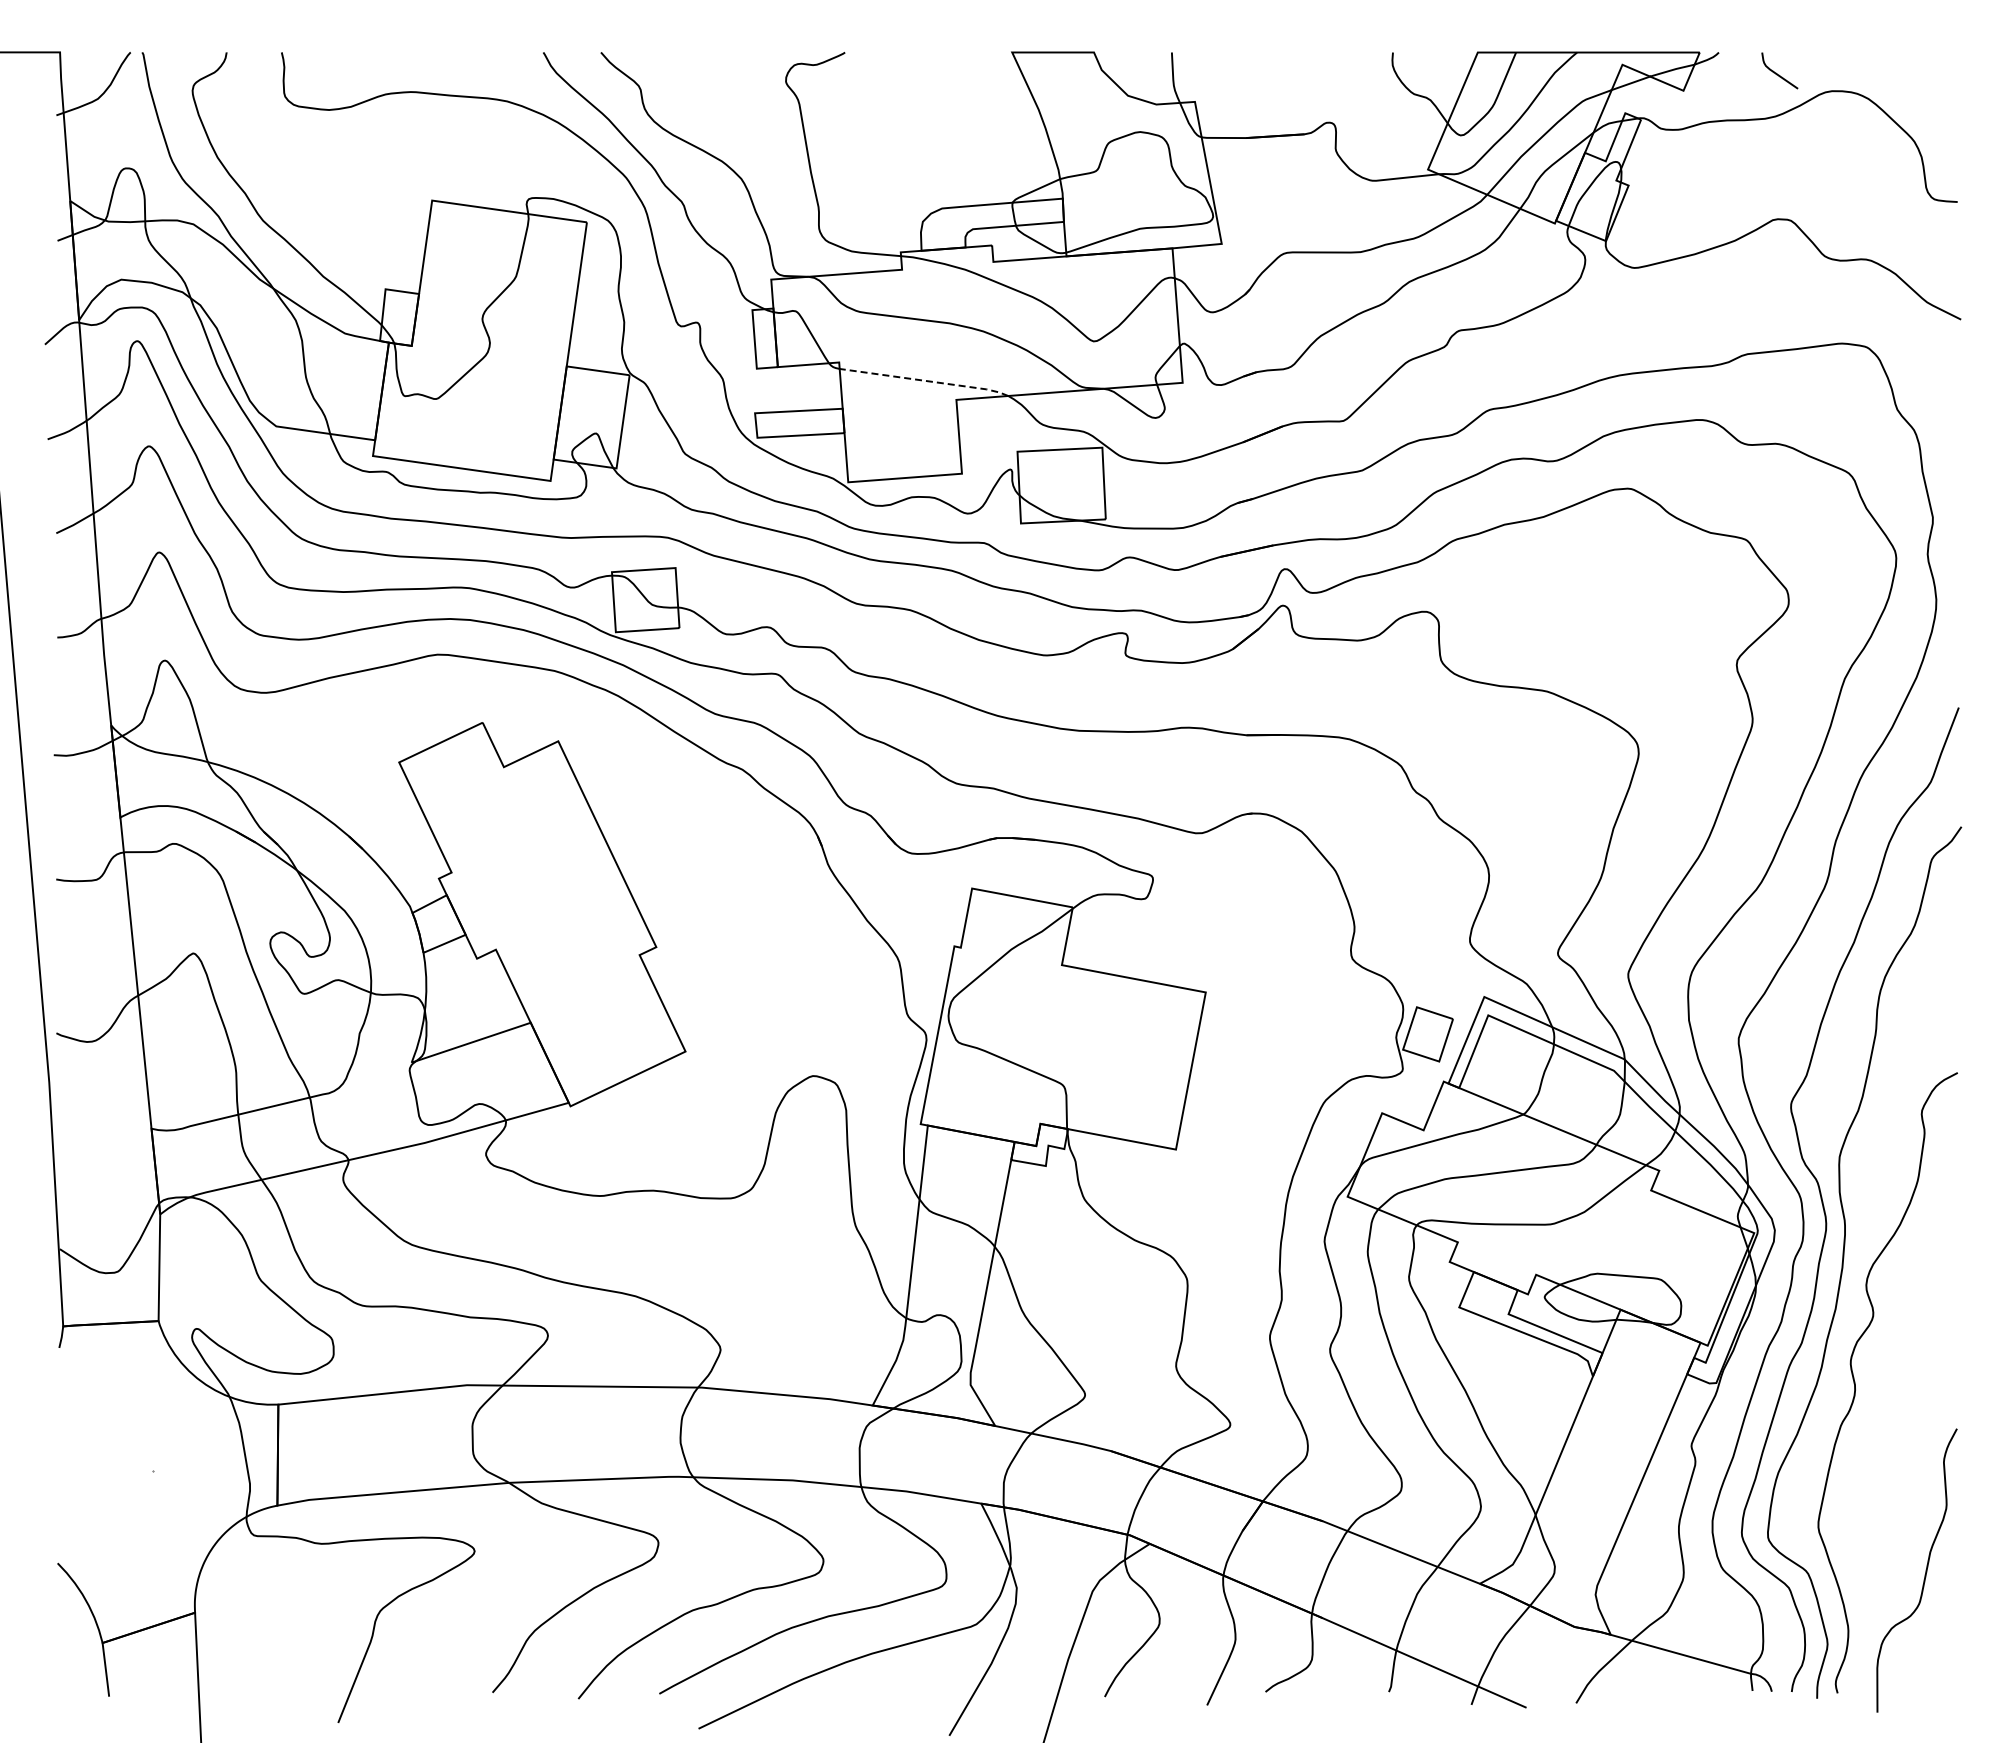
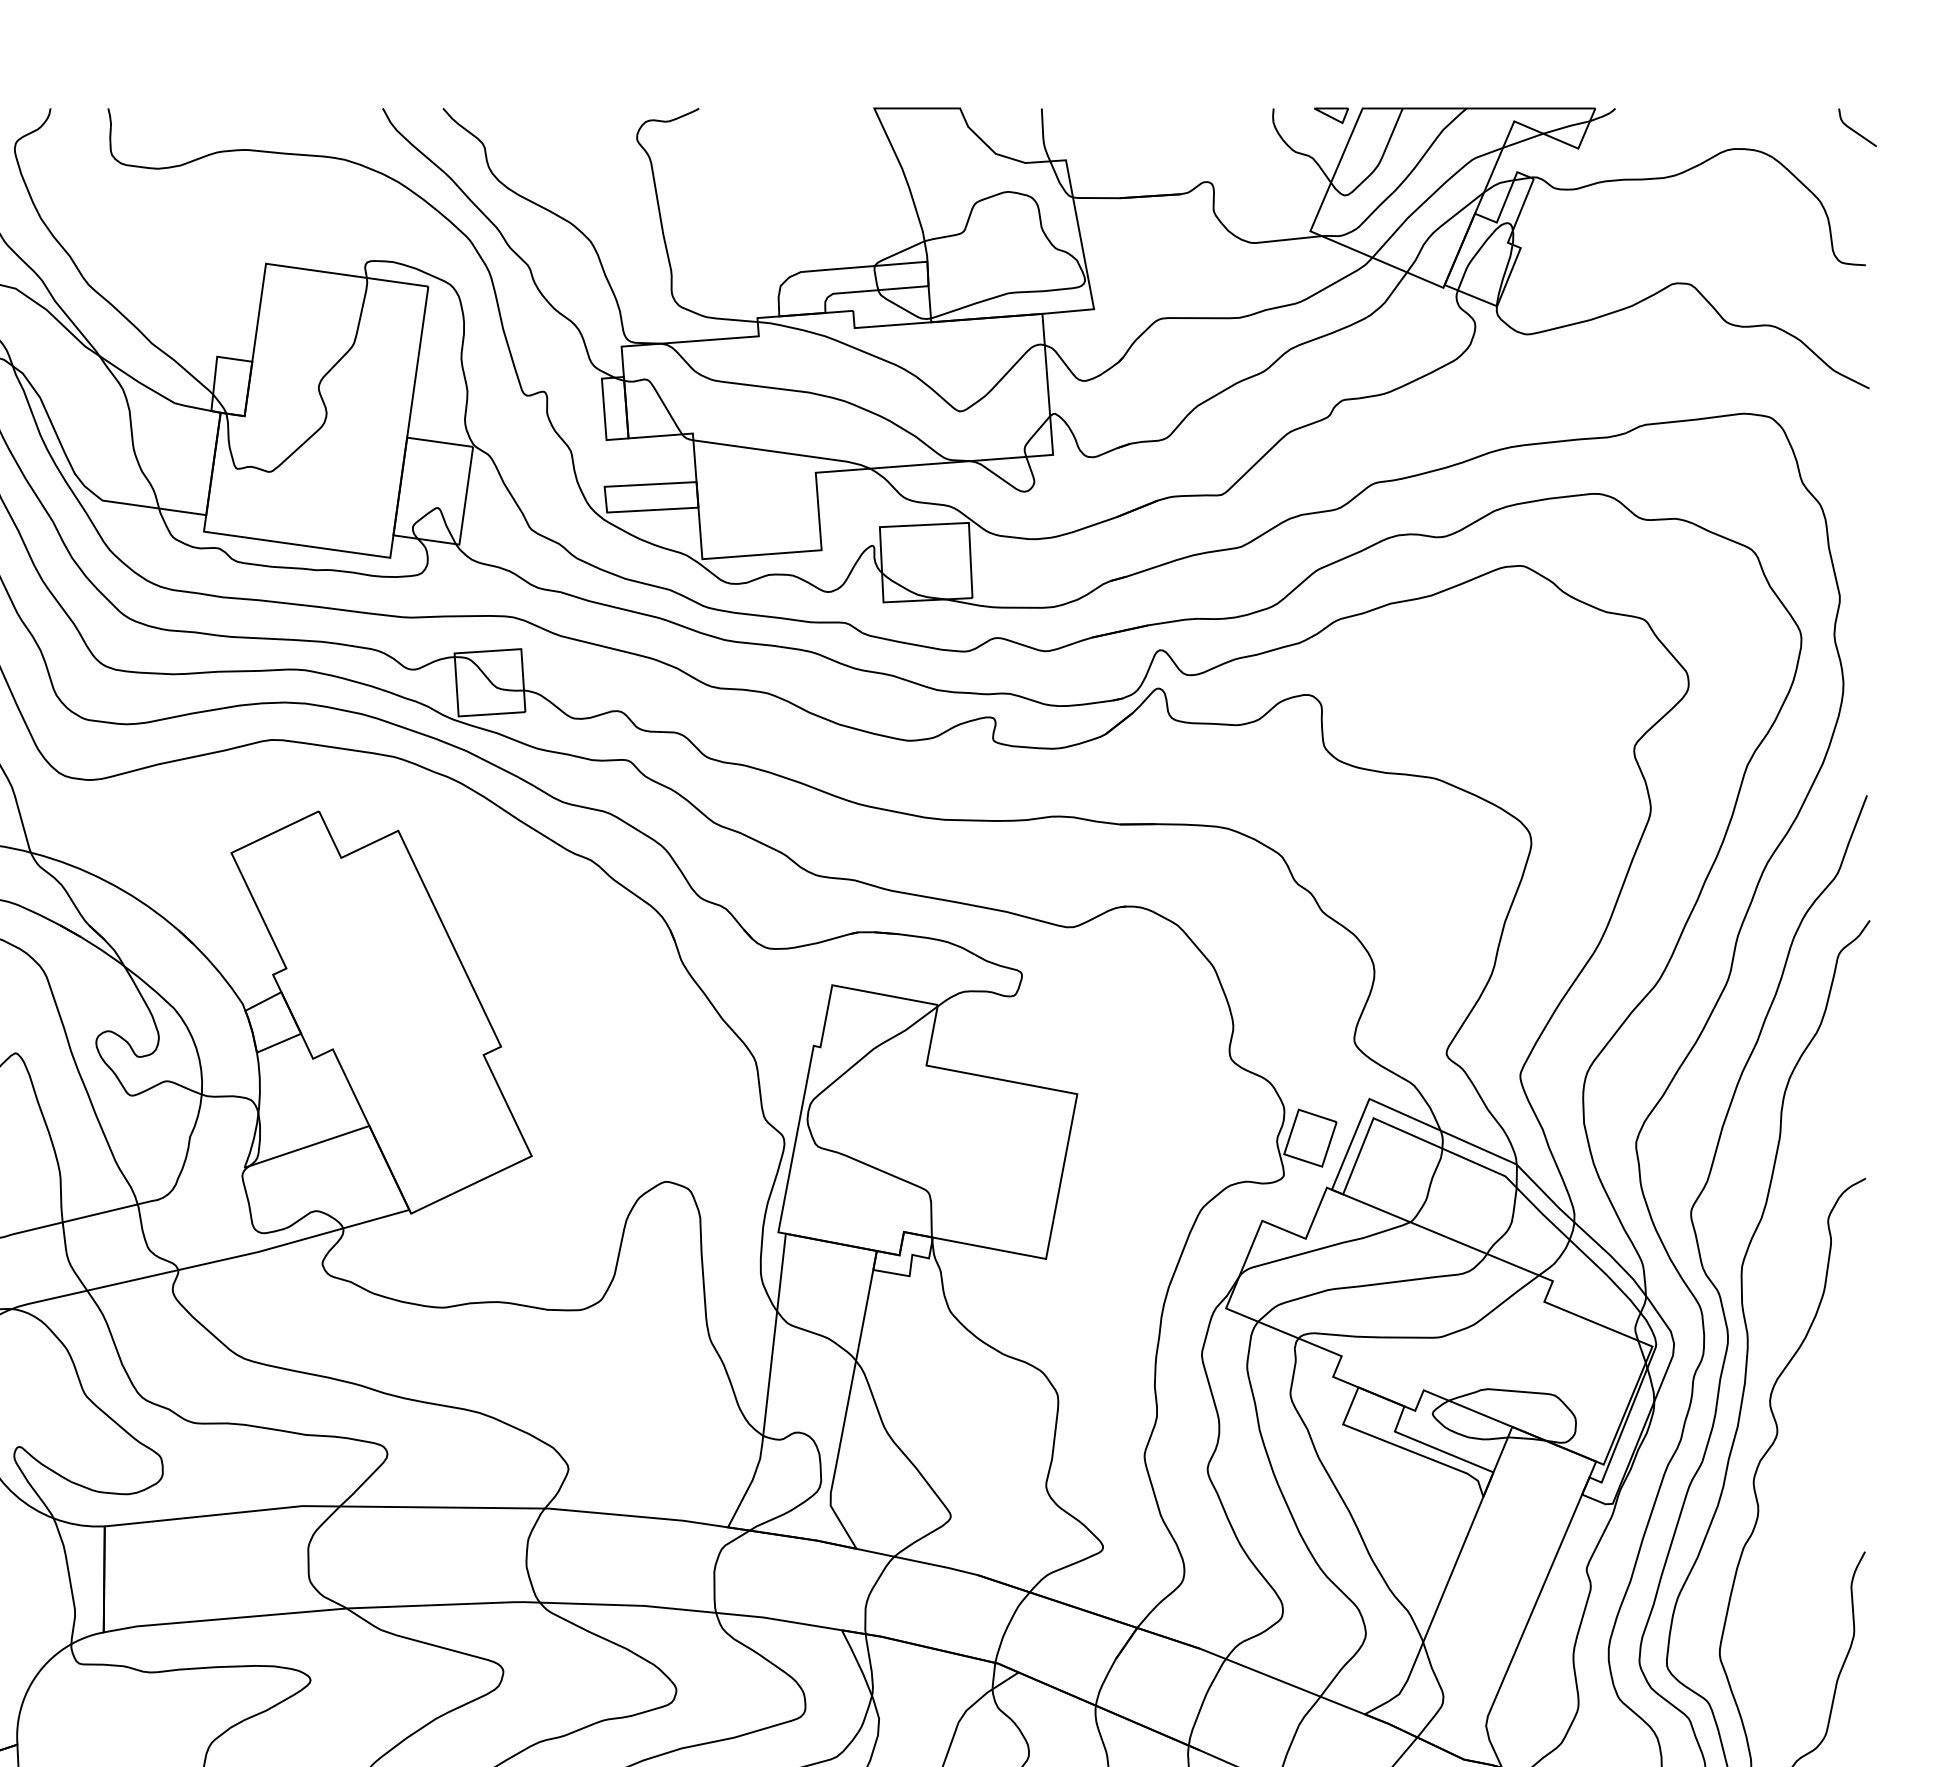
part: (1447, 59) -> (1330, 115), added
curve: (1776, 72) -> (1854, 129), moved
line: (925, 380) -> (783, 452), dashed -> solid

